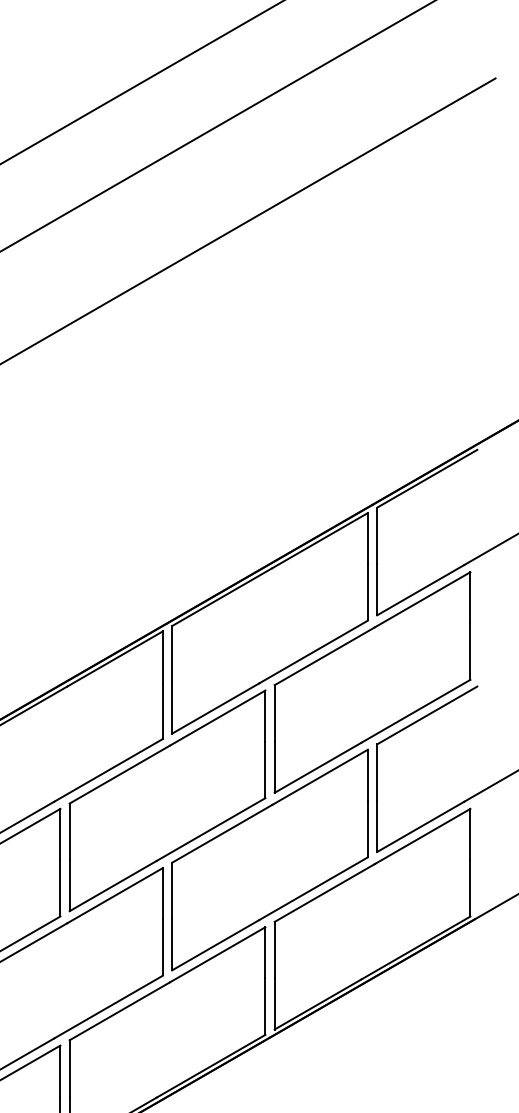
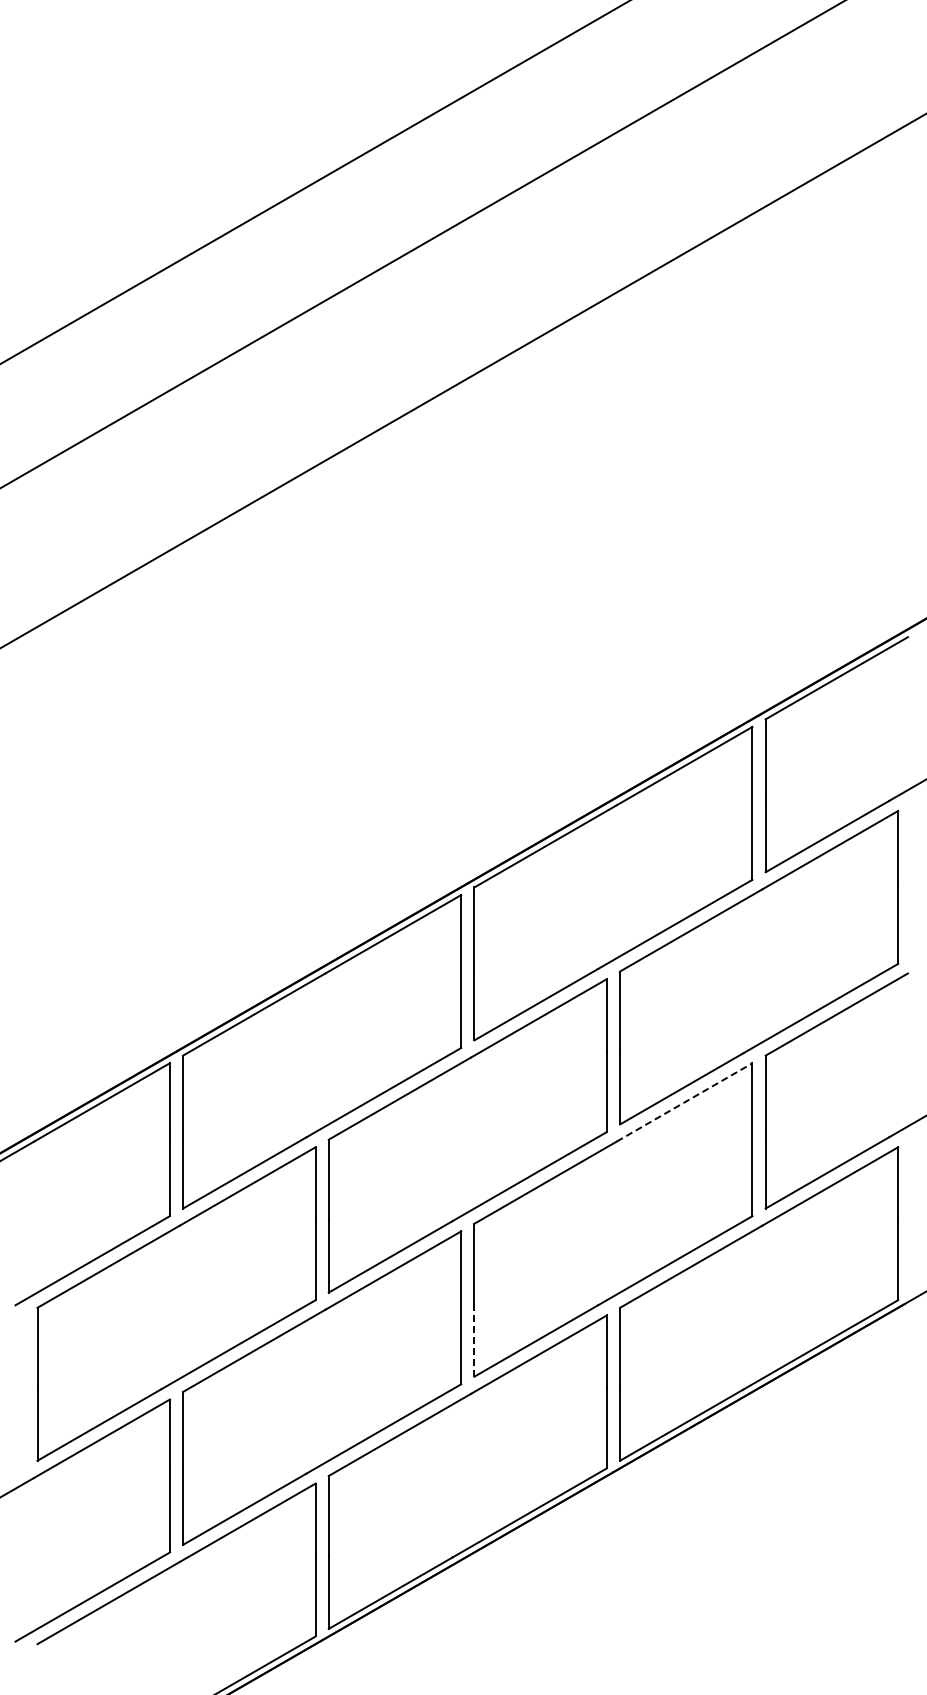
line: (320, 777) -> (685, 1102), solid -> dashed
line: (172, 944) -> (474, 1340), solid -> dashed

